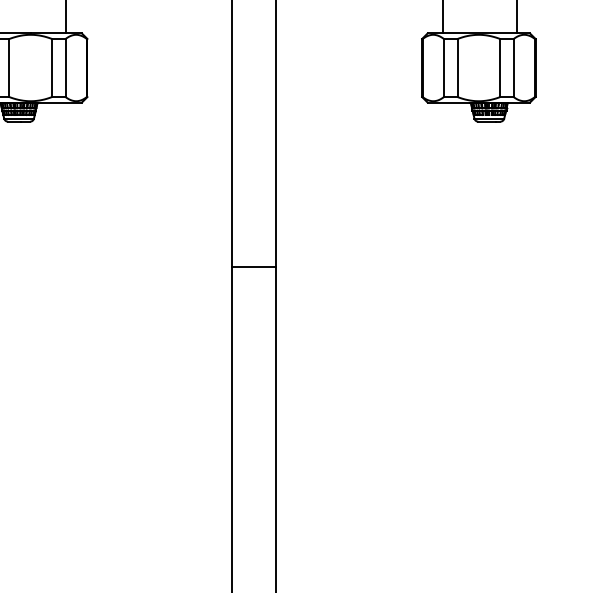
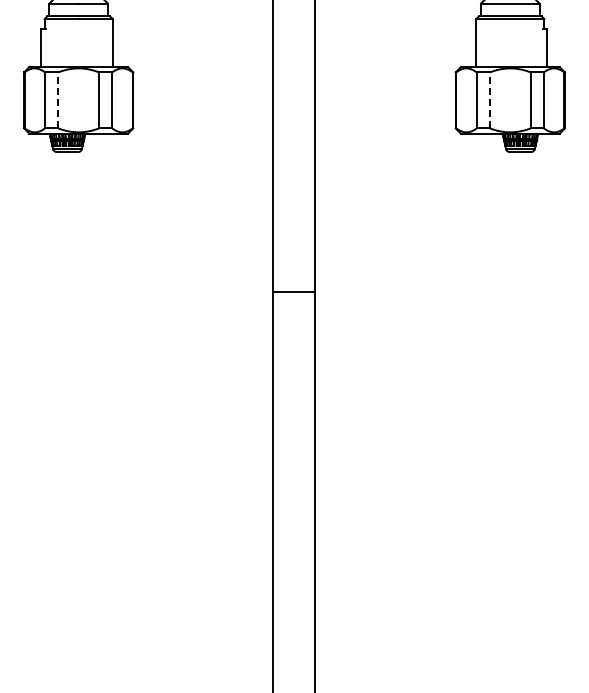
line: (9, 68) -> (58, 100), solid -> dashed
line: (457, 68) -> (489, 100), solid -> dashed

